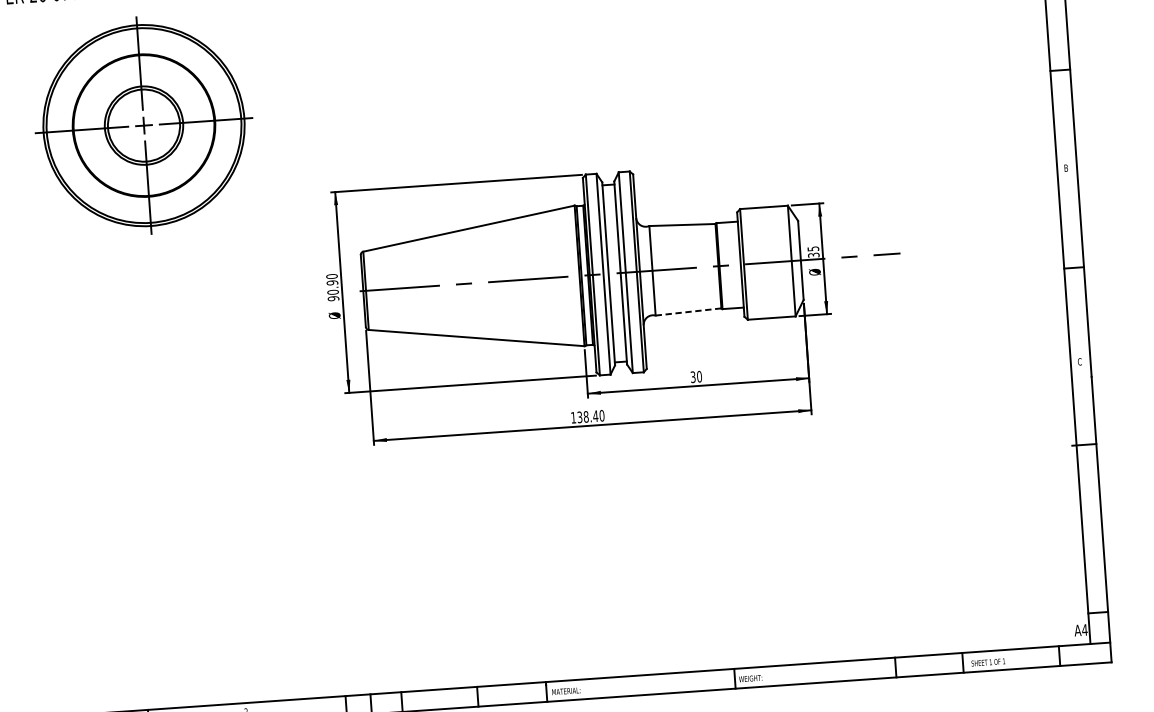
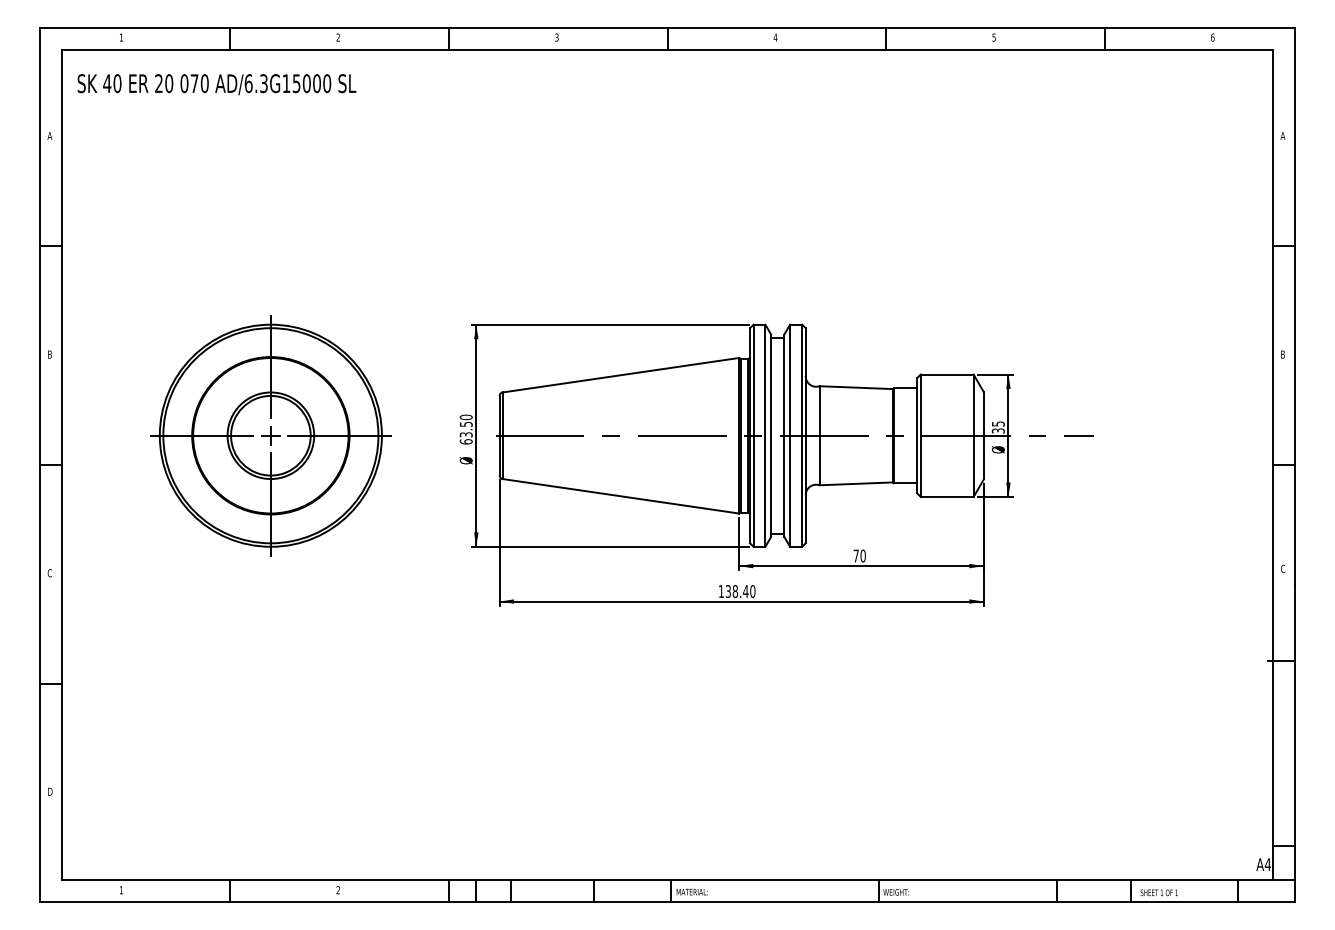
part: (143, 125) -> (270, 435), moved
text: (332, 290) -> (465, 432), 90.90 -> 63.50
line: (688, 311) -> (856, 483), dashed -> solid
text: (692, 376) -> (855, 555), 30 -> 70

